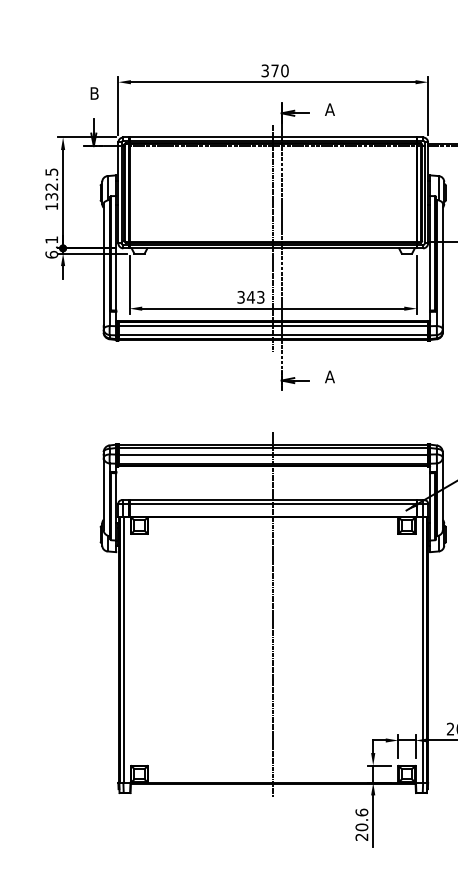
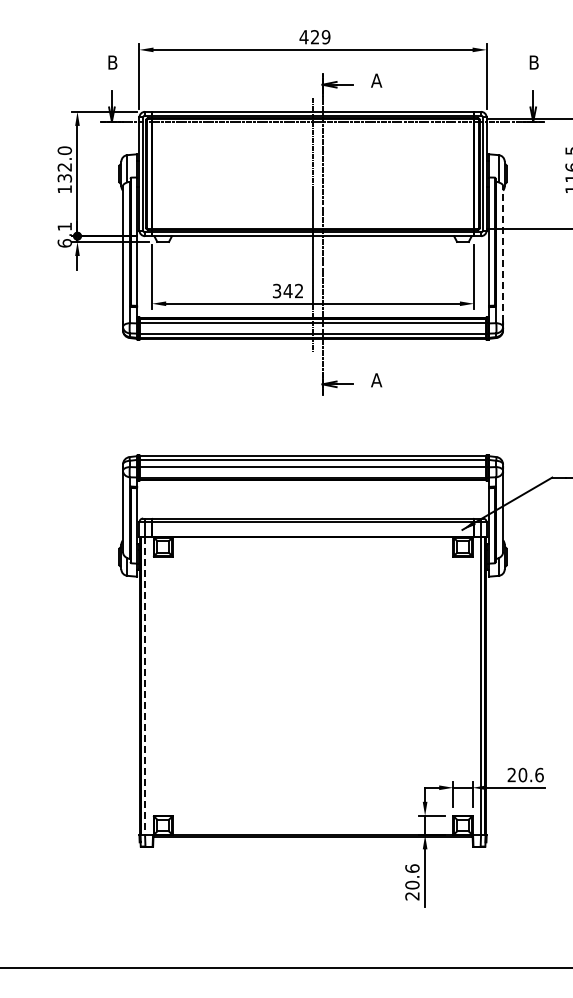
text: (274, 71) -> (314, 37), 370 -> 429
text: (51, 171) -> (64, 150), 132.5 -> 132.0
line: (443, 263) -> (503, 253), solid -> dashed
text: (261, 297) -> (299, 291), 343 -> 342
line: (273, 614) -> (313, 646), removed
line: (123, 650) -> (145, 686), solid -> dashed

